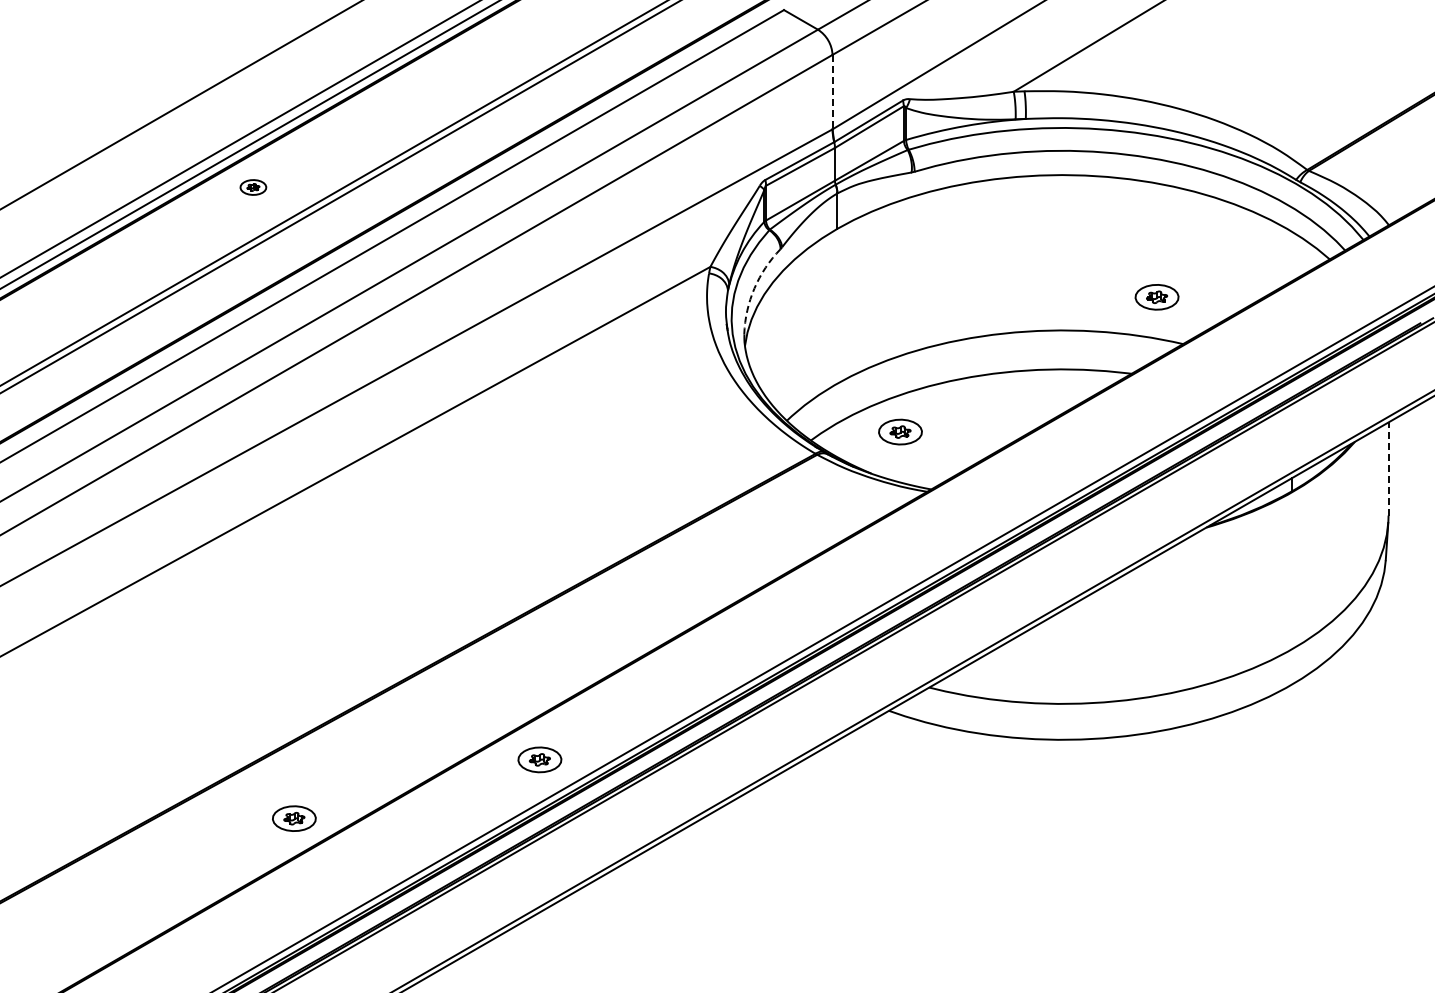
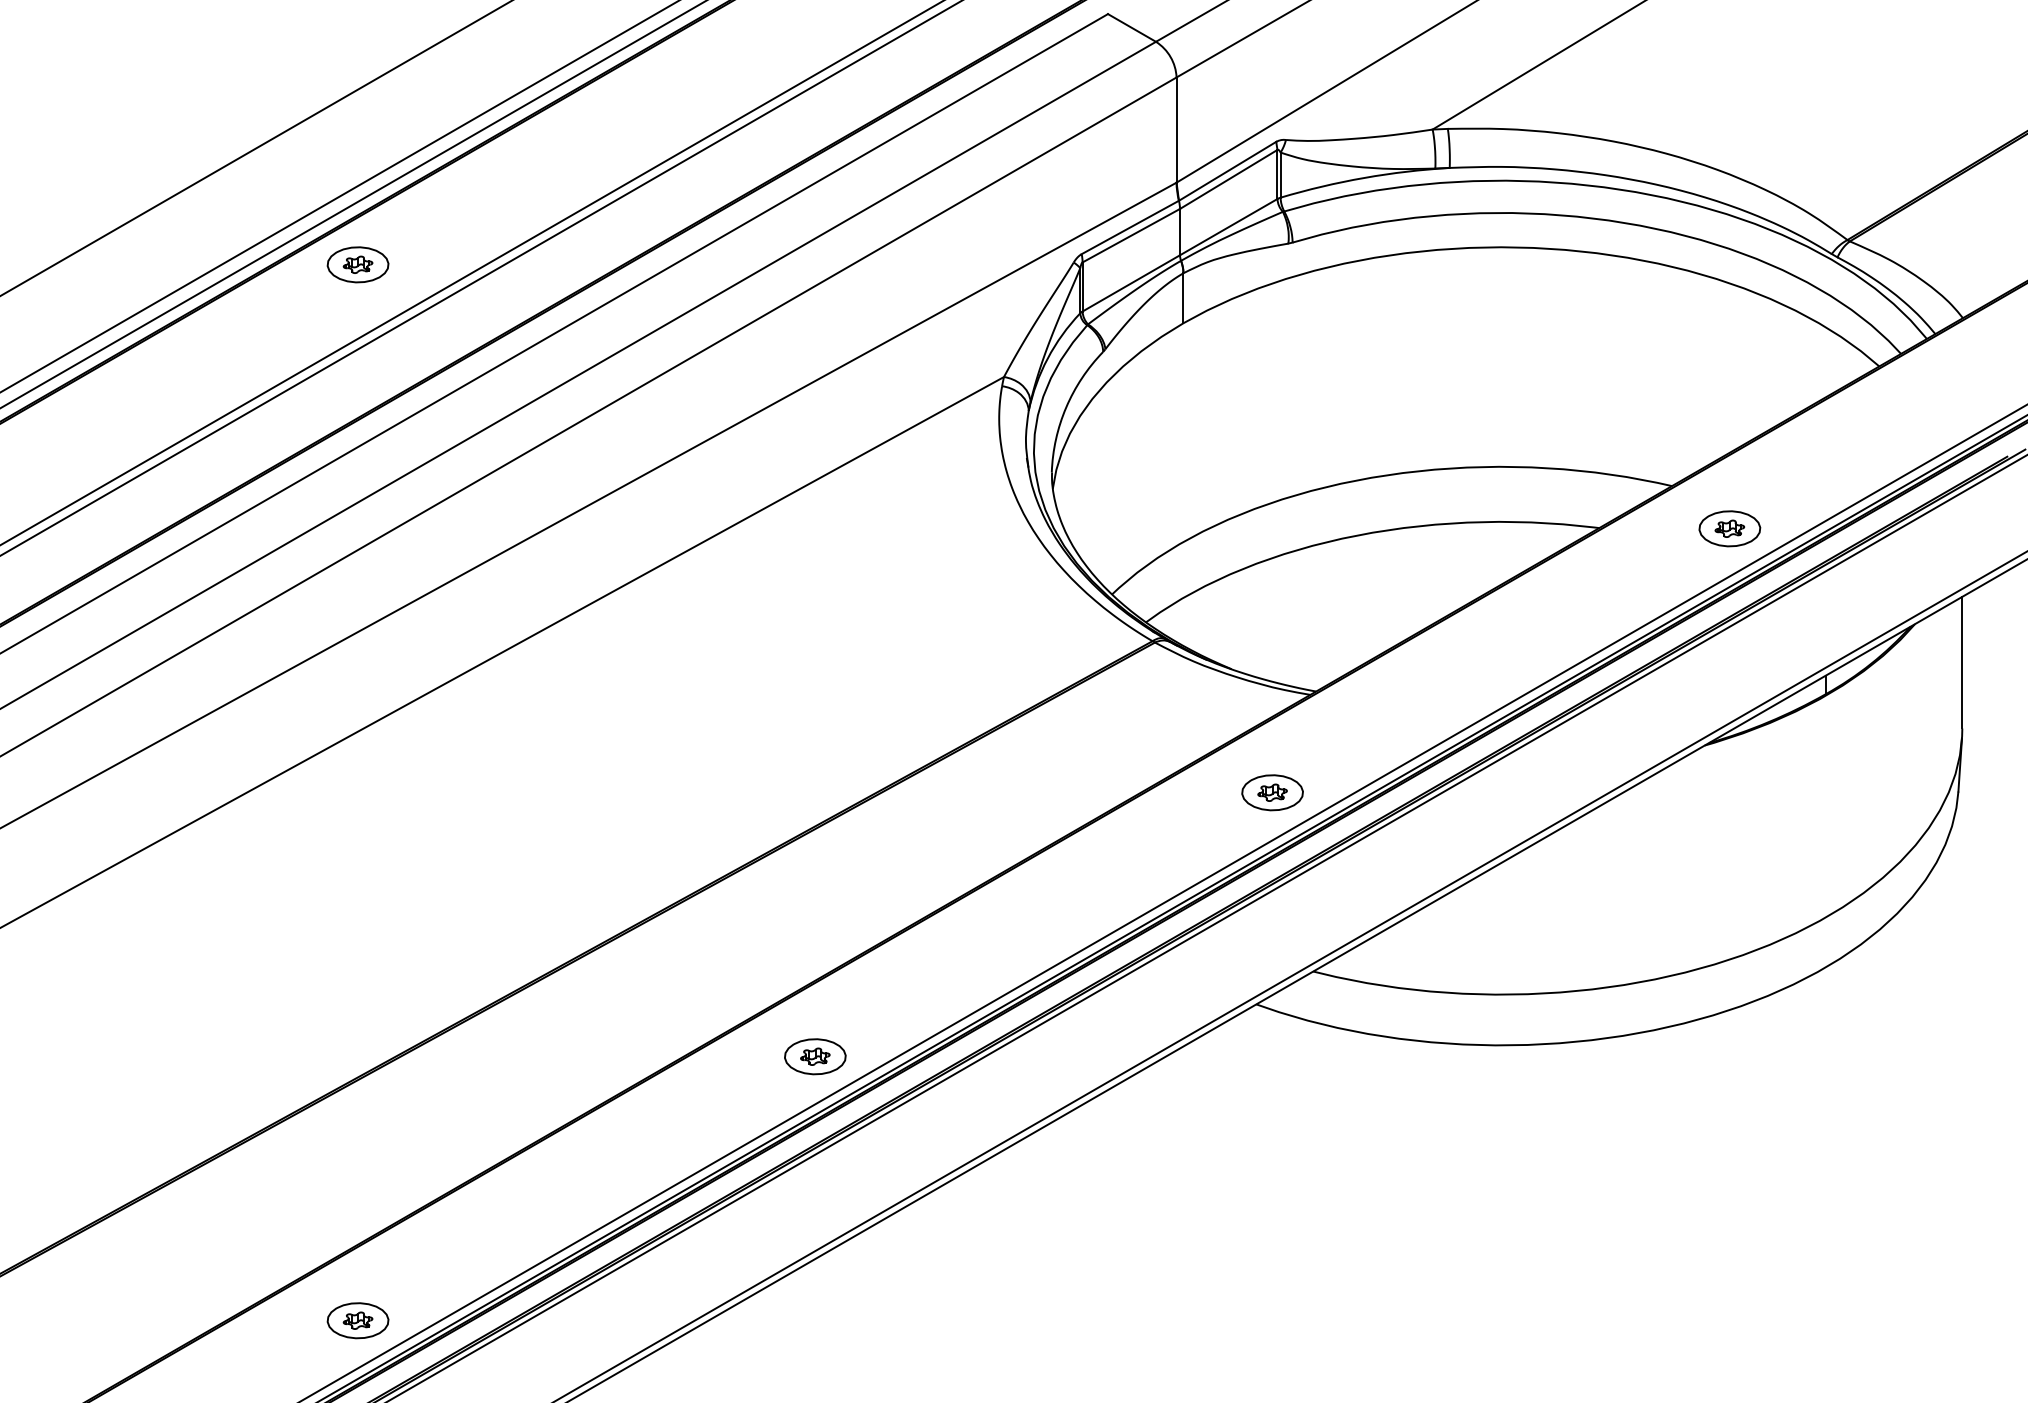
line: (832, 92) -> (1176, 130), dashed -> solid
part: (253, 187) -> (358, 264), size x1.67
arc: (754, 288) -> (1066, 407), dashed -> solid
part: (1156, 297) -> (1729, 529), moved
part: (900, 431) -> (1272, 791), moved
line: (1388, 469) -> (1962, 663), dashed -> solid
part: (539, 759) -> (814, 1056), moved
part: (294, 818) -> (358, 1320), moved

